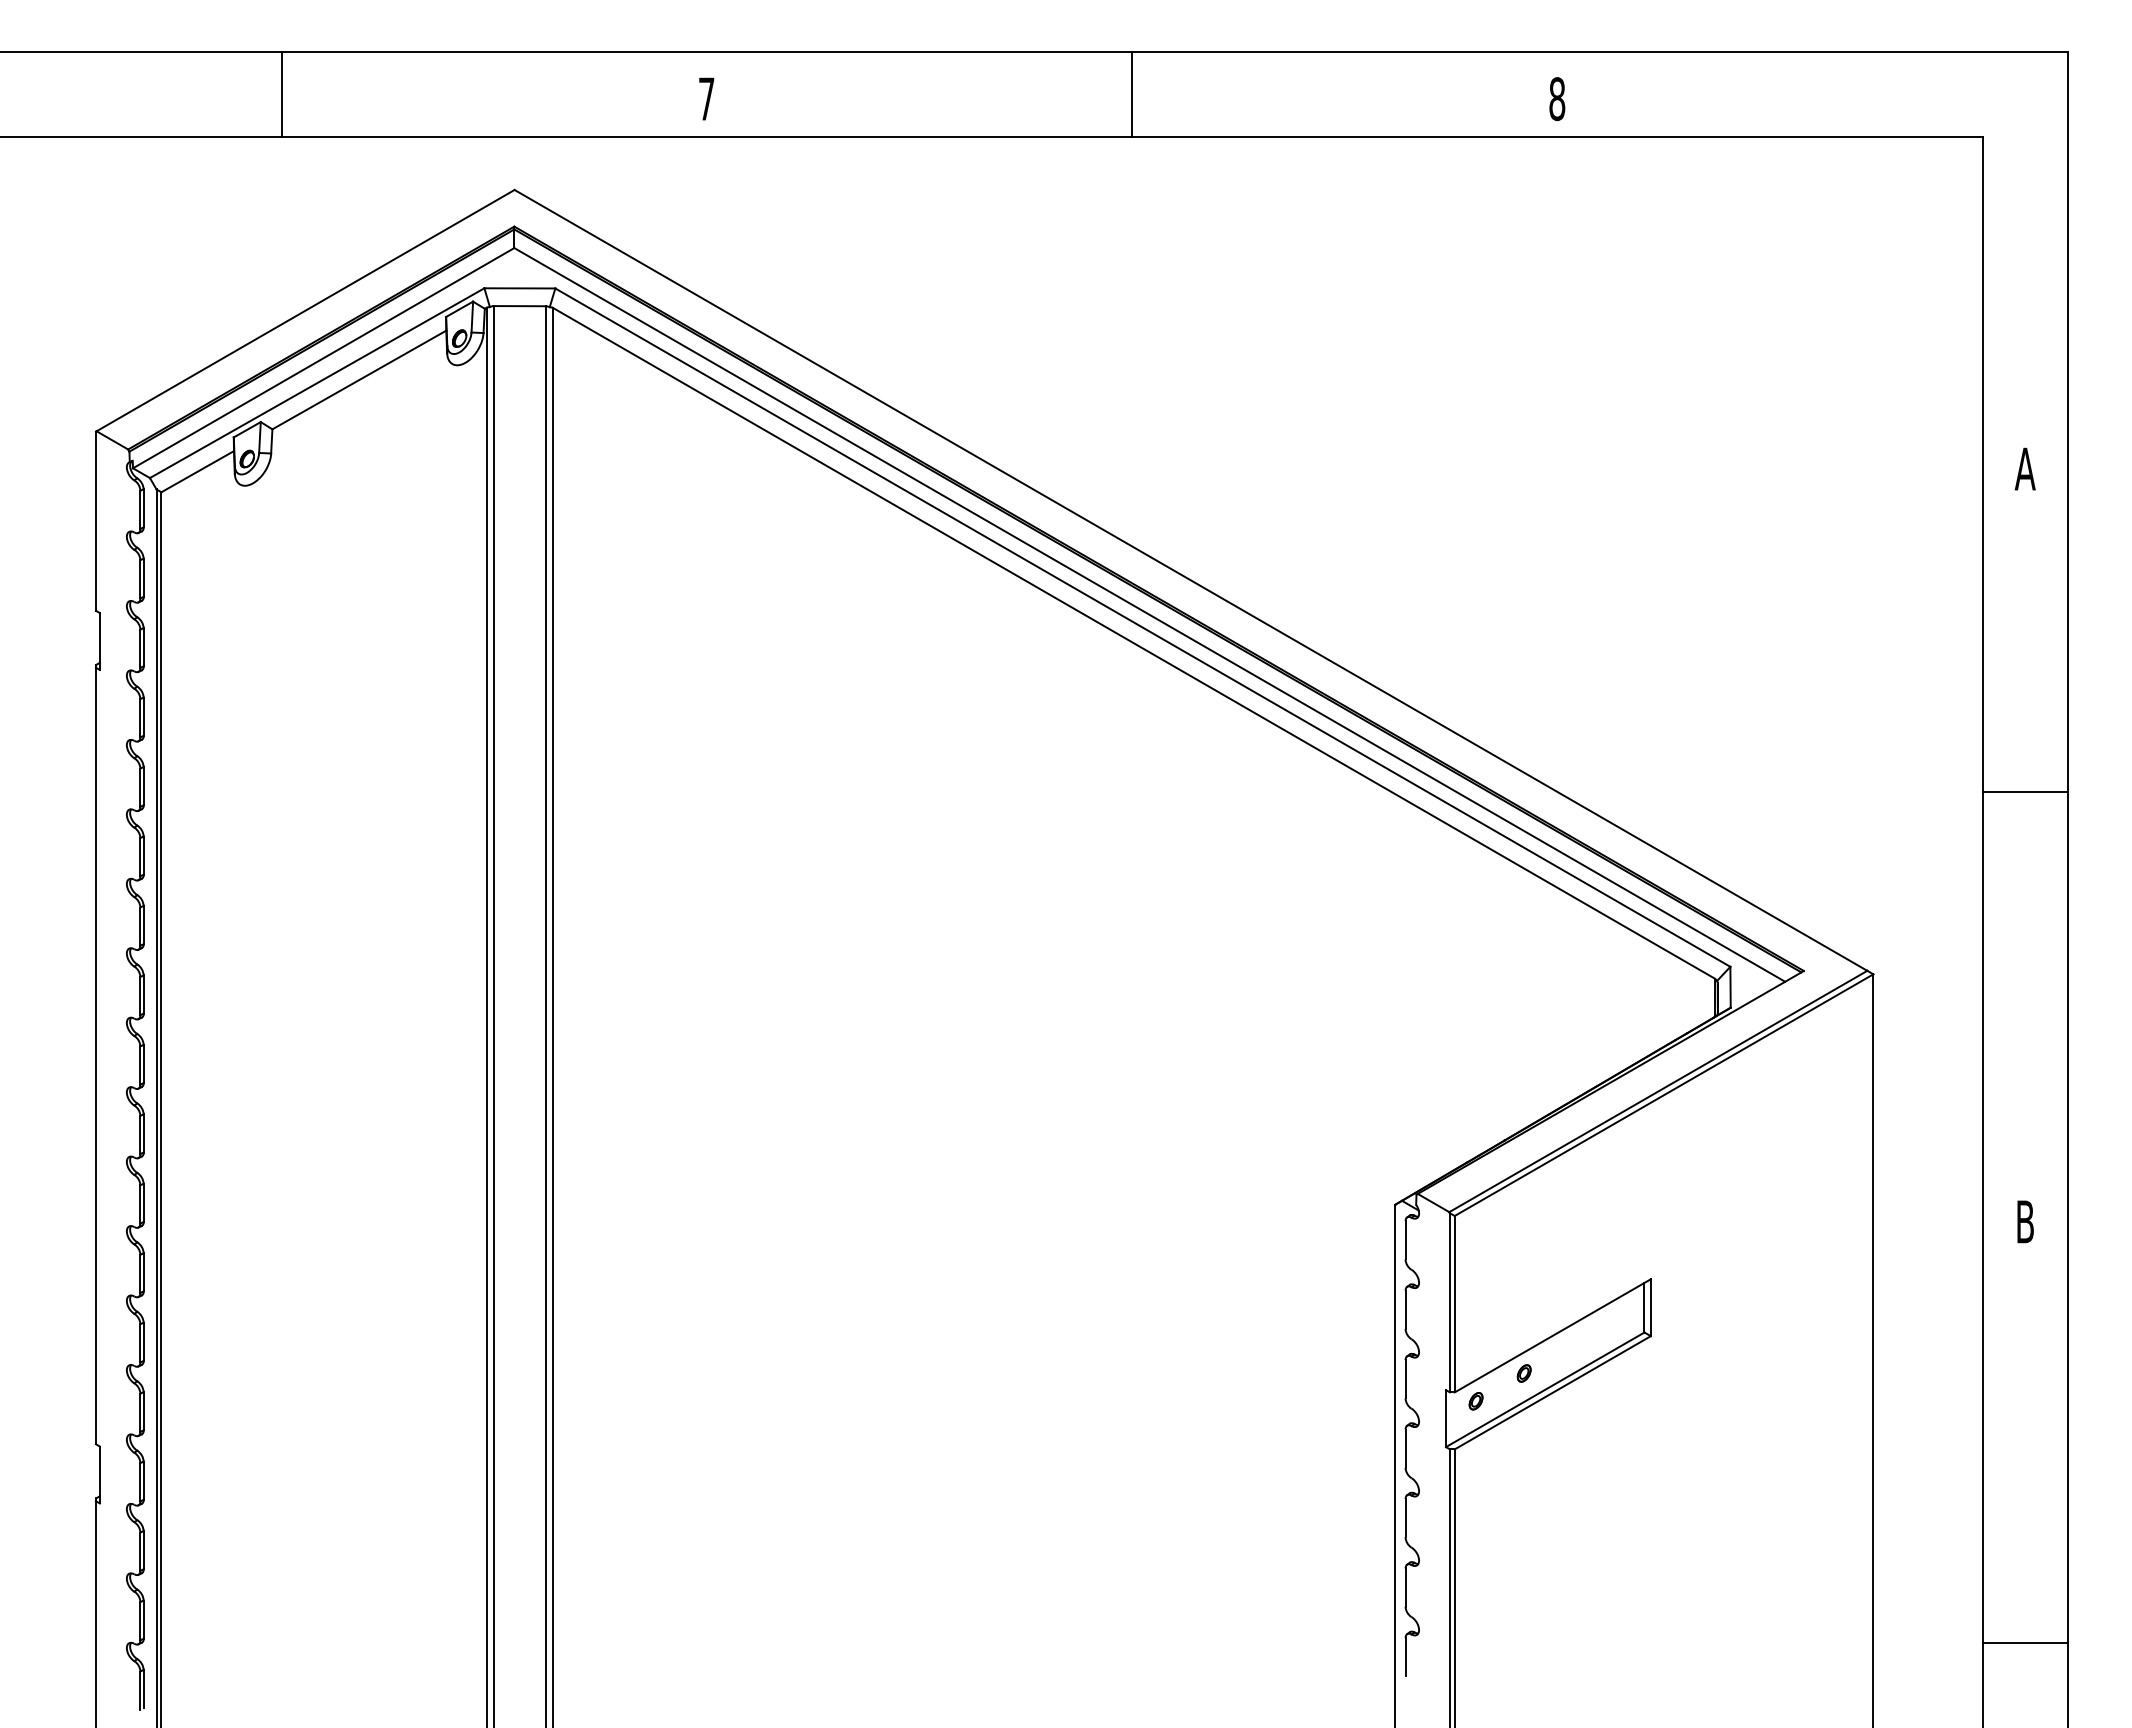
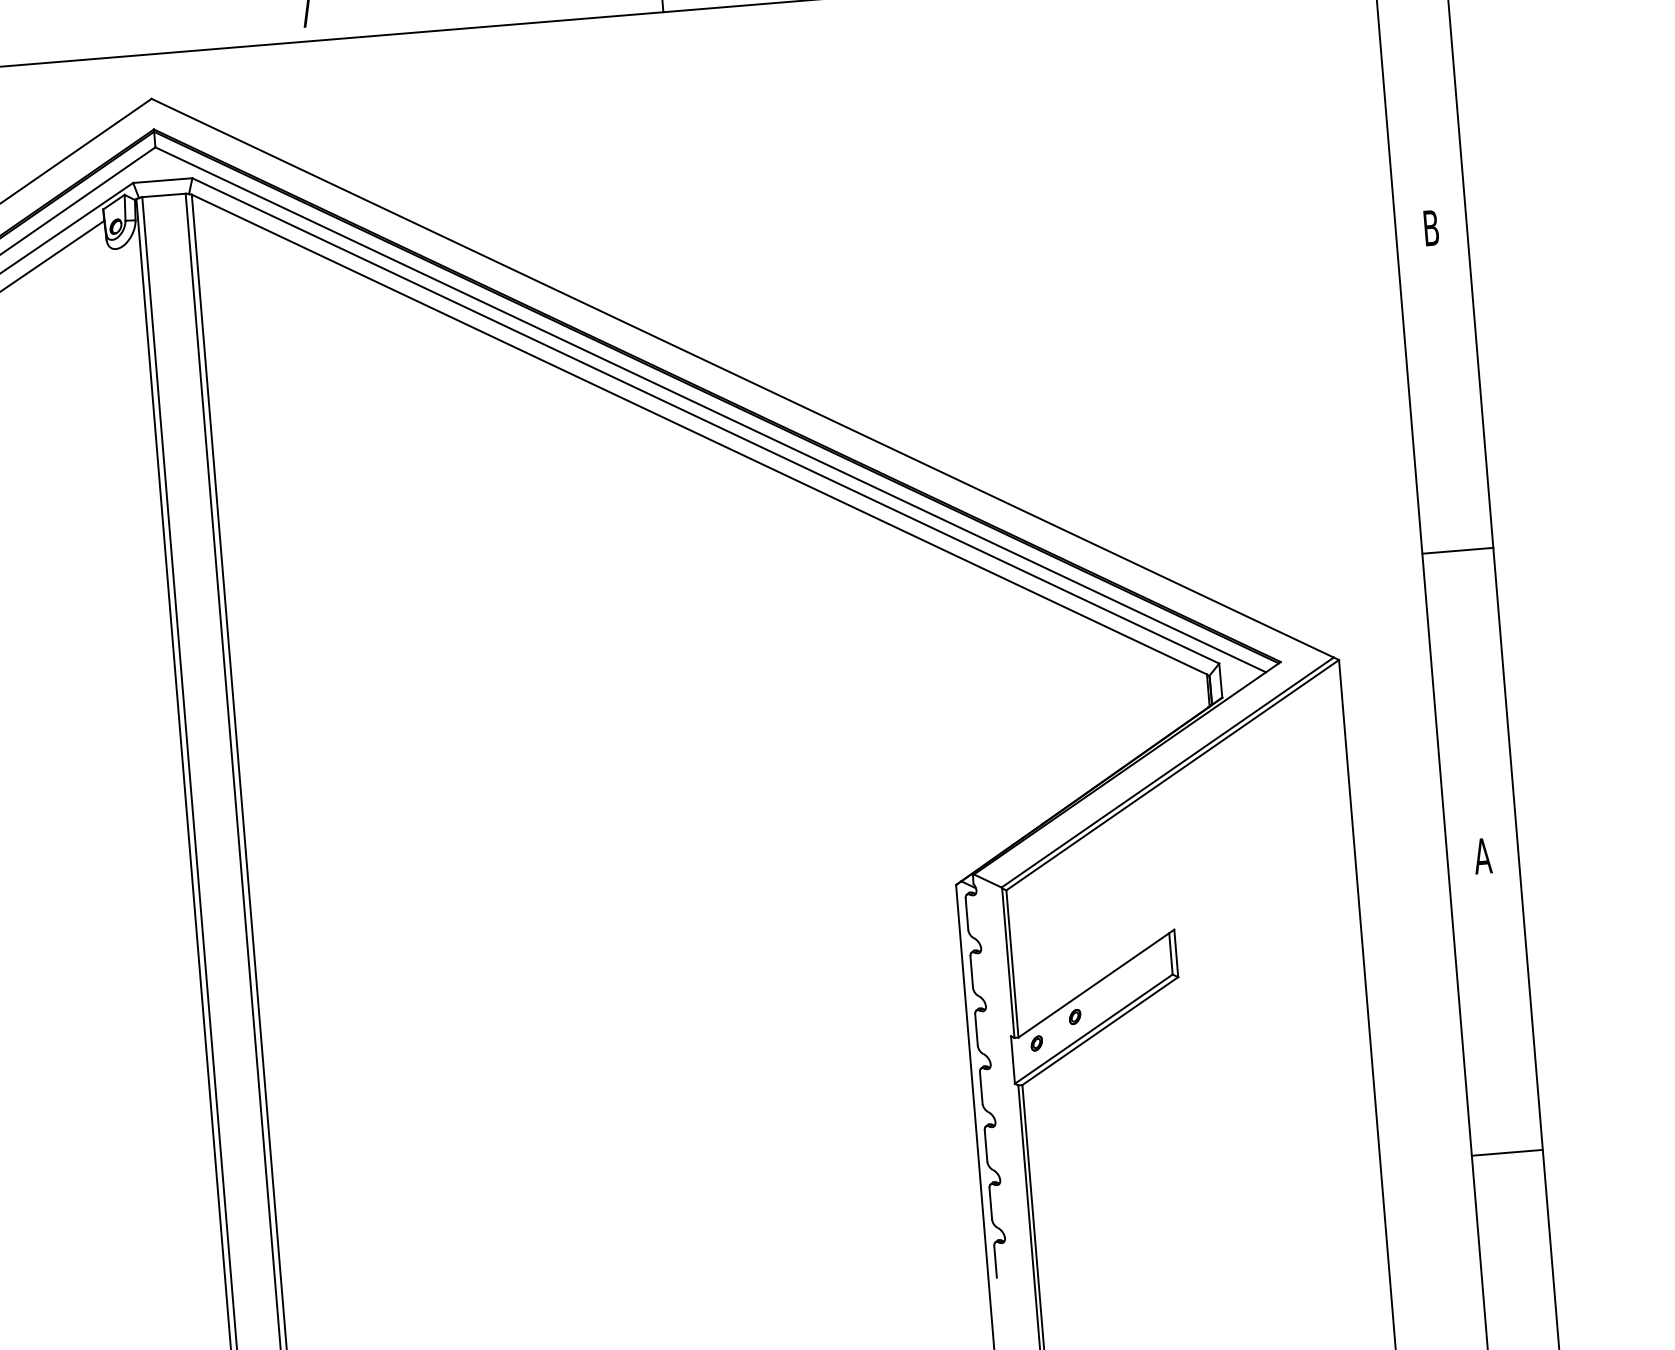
text: (2024, 468) -> (1430, 227), A -> B
line: (2025, 791) -> (1457, 550), moved
text: (2024, 1221) -> (1482, 855), B -> A
line: (2025, 1642) -> (1507, 1152), moved

